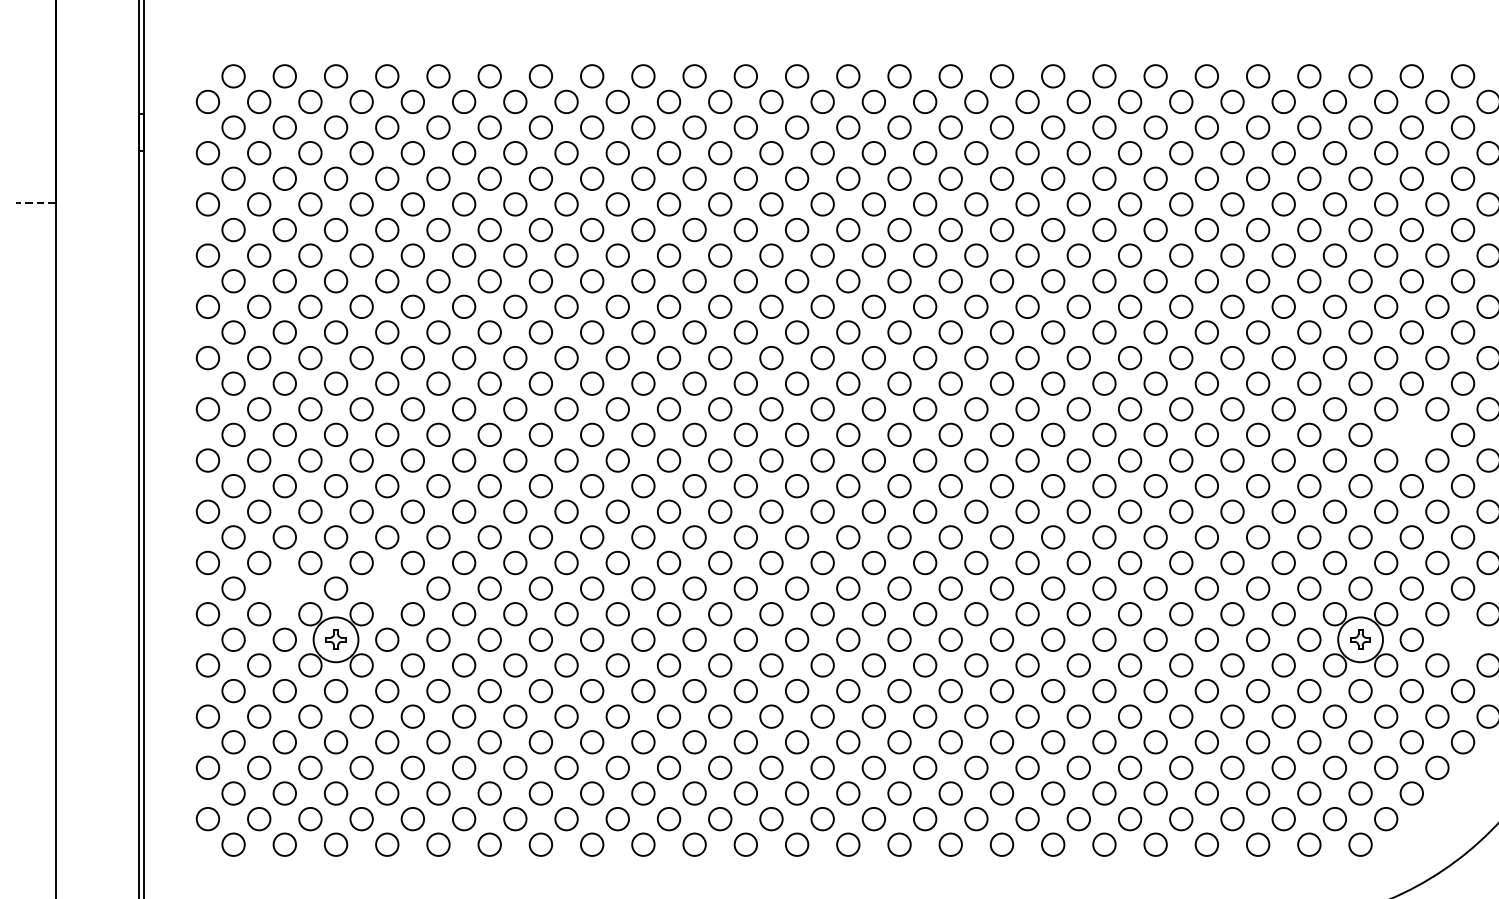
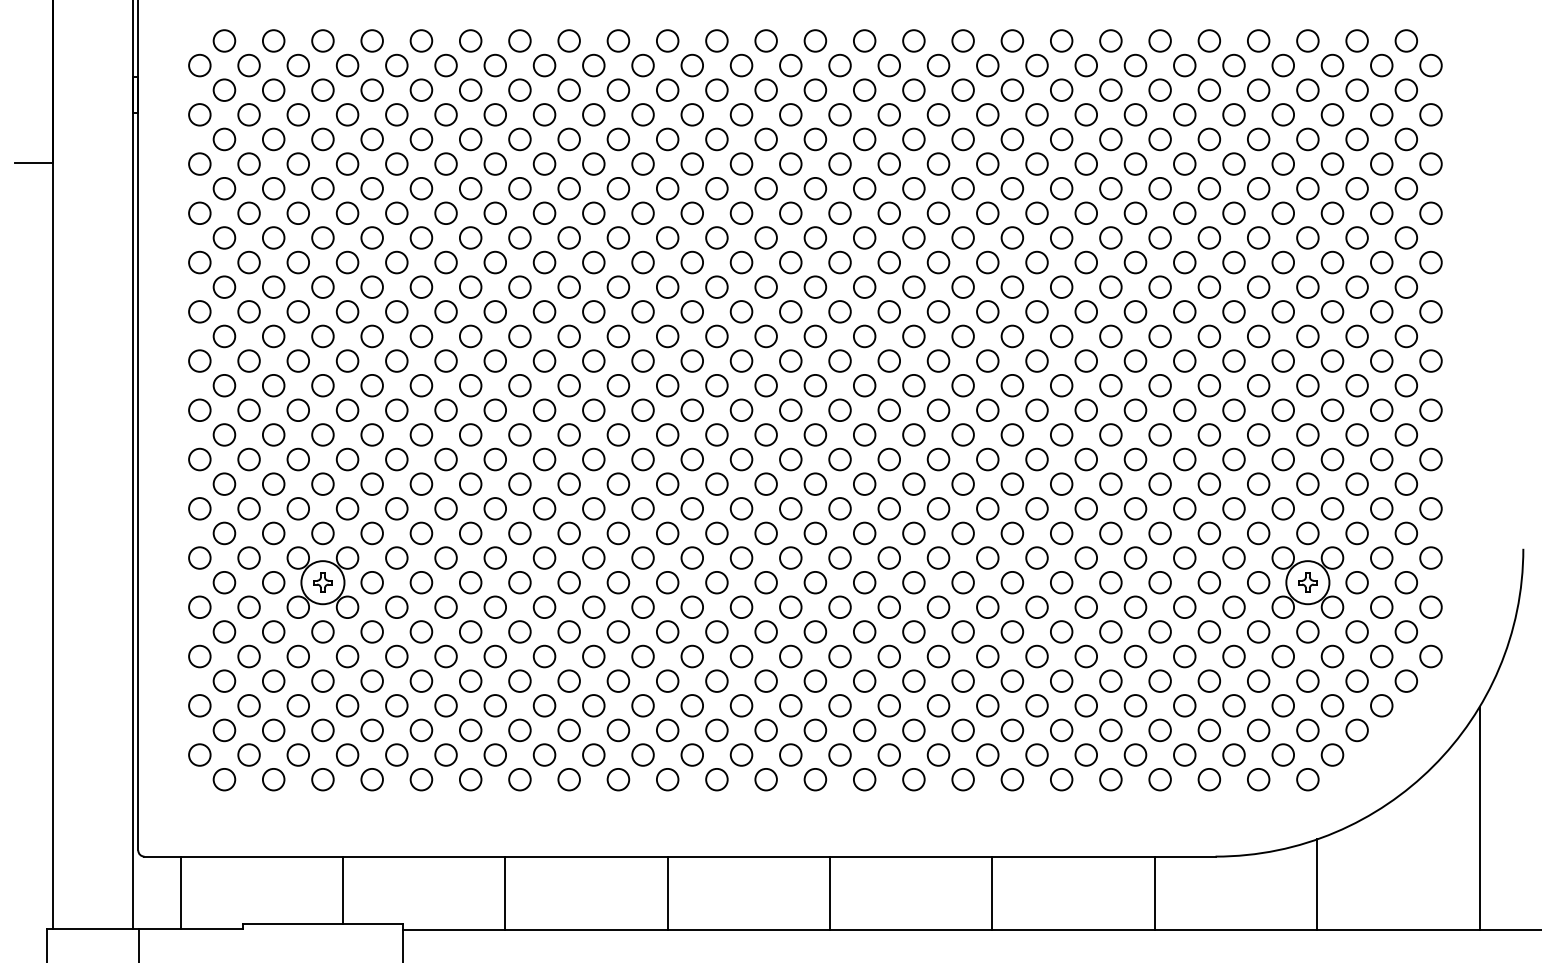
line: (35, 202) -> (34, 162), dashed -> solid
circle: (1411, 434) -> (1356, 385), added
circle: (284, 588) -> (273, 533), added
circle: (386, 588) -> (371, 533), added
circle: (1462, 639) -> (1405, 582), added

